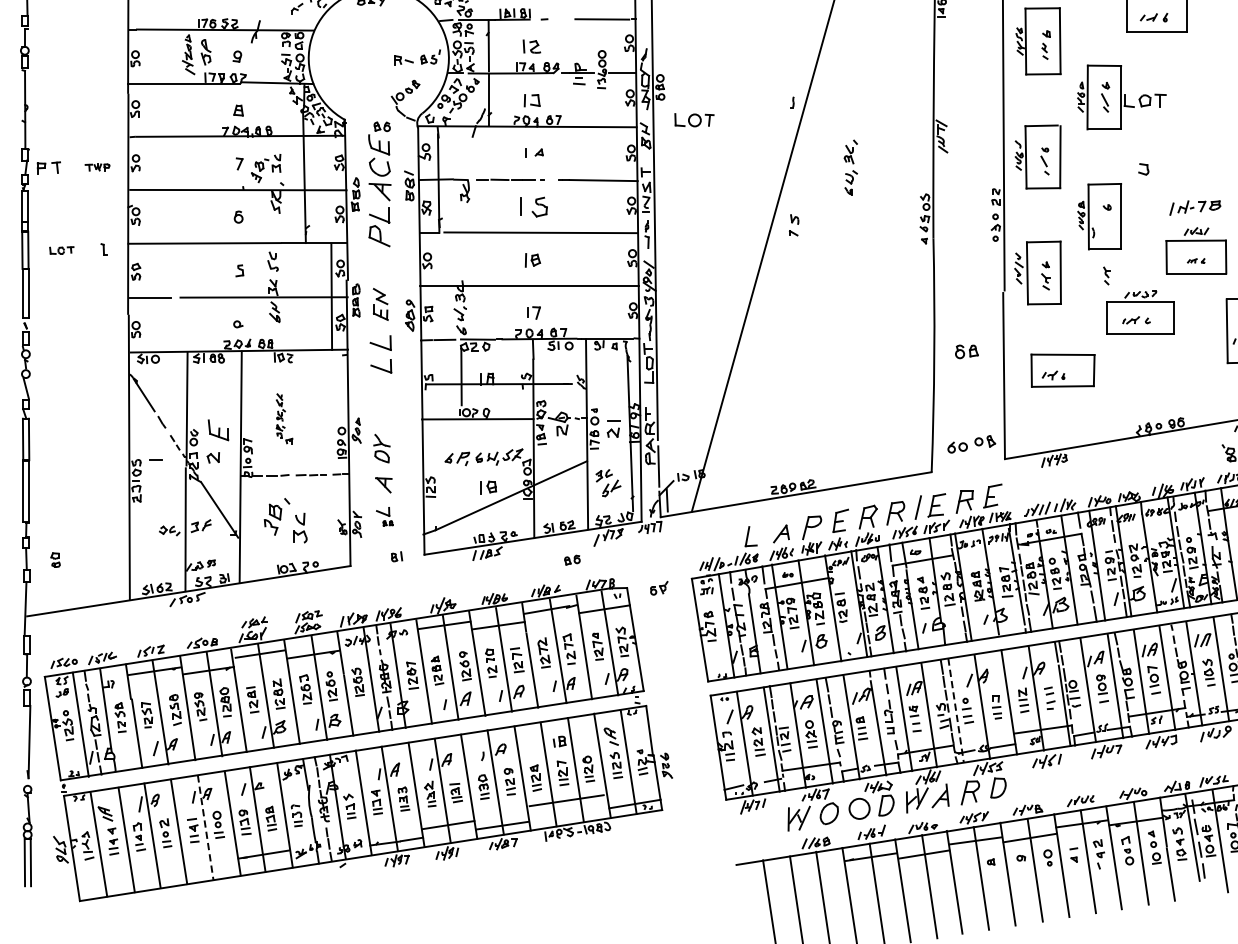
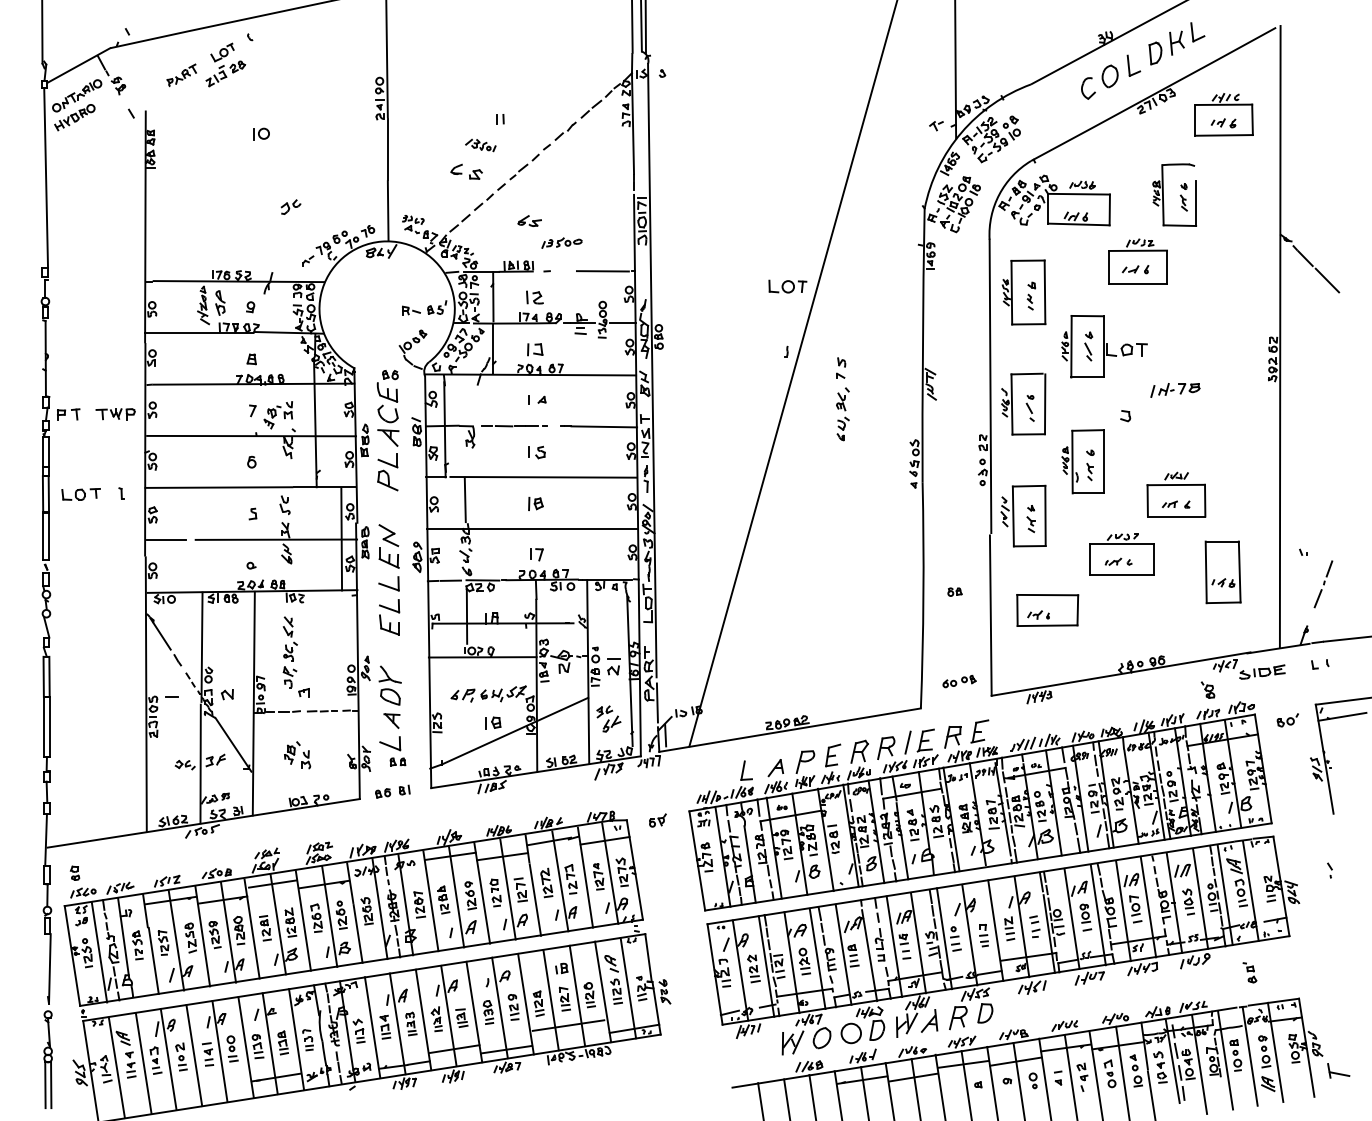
part: (694, 120) -> (787, 286), moved
part: (97, 167) -> (115, 414), size x1.67
part: (533, 207) -> (536, 452), size x0.62
part: (1195, 208) -> (1175, 390), moved
part: (794, 224) -> (841, 367), moved
part: (61, 250) -> (80, 494), size x1.67
line: (458, 255) -> (464, 499), added
part: (1196, 260) -> (1176, 504), size x1.67
part: (1106, 275) -> (1089, 471), moved
part: (380, 304) -> (388, 546), size x1.43
part: (966, 351) -> (954, 591), size x0.62
part: (283, 418) -> (295, 656), size x1.67
part: (218, 429) -> (389, 624), moved
part: (971, 444) -> (959, 681), size x0.71
part: (381, 448) -> (389, 685), size x1.43
part: (384, 516) -> (392, 751), size x1.67
part: (285, 520) -> (297, 755), size x0.62
part: (54, 559) -> (74, 872), moved
part: (572, 560) -> (383, 793), moved
line: (956, 710) -> (944, 938), dashed -> solid
line: (205, 827) -> (219, 1051), dashed -> solid

